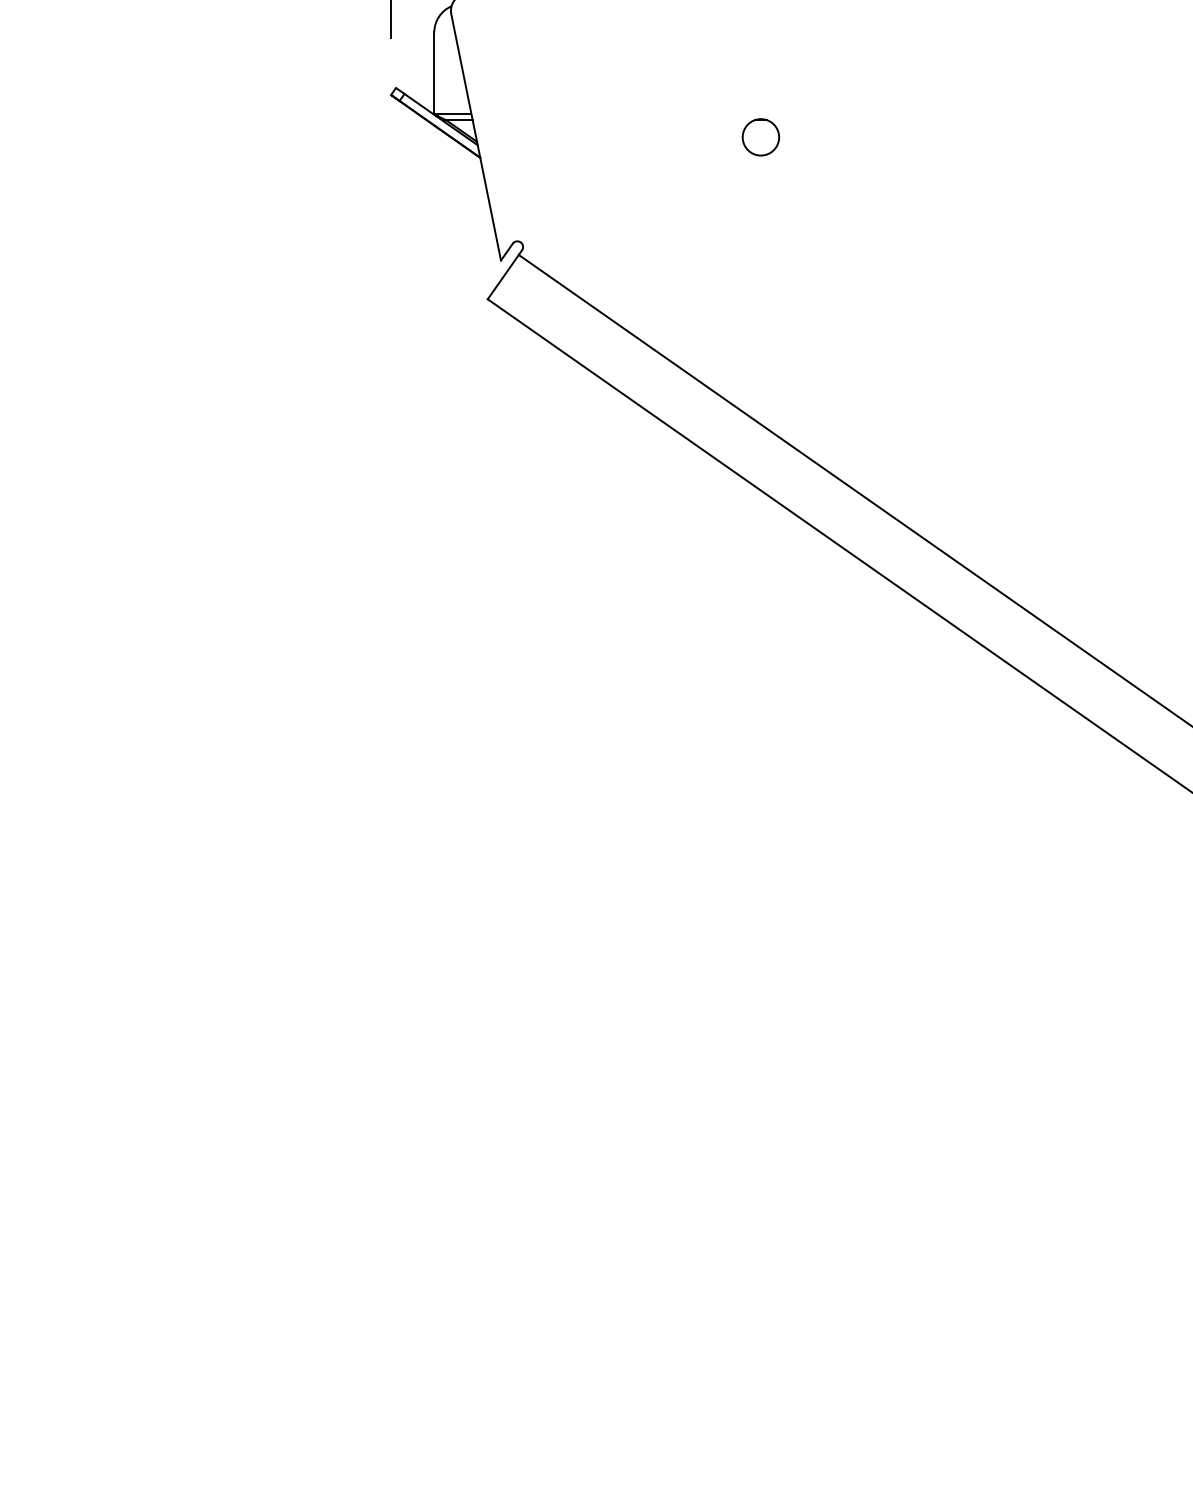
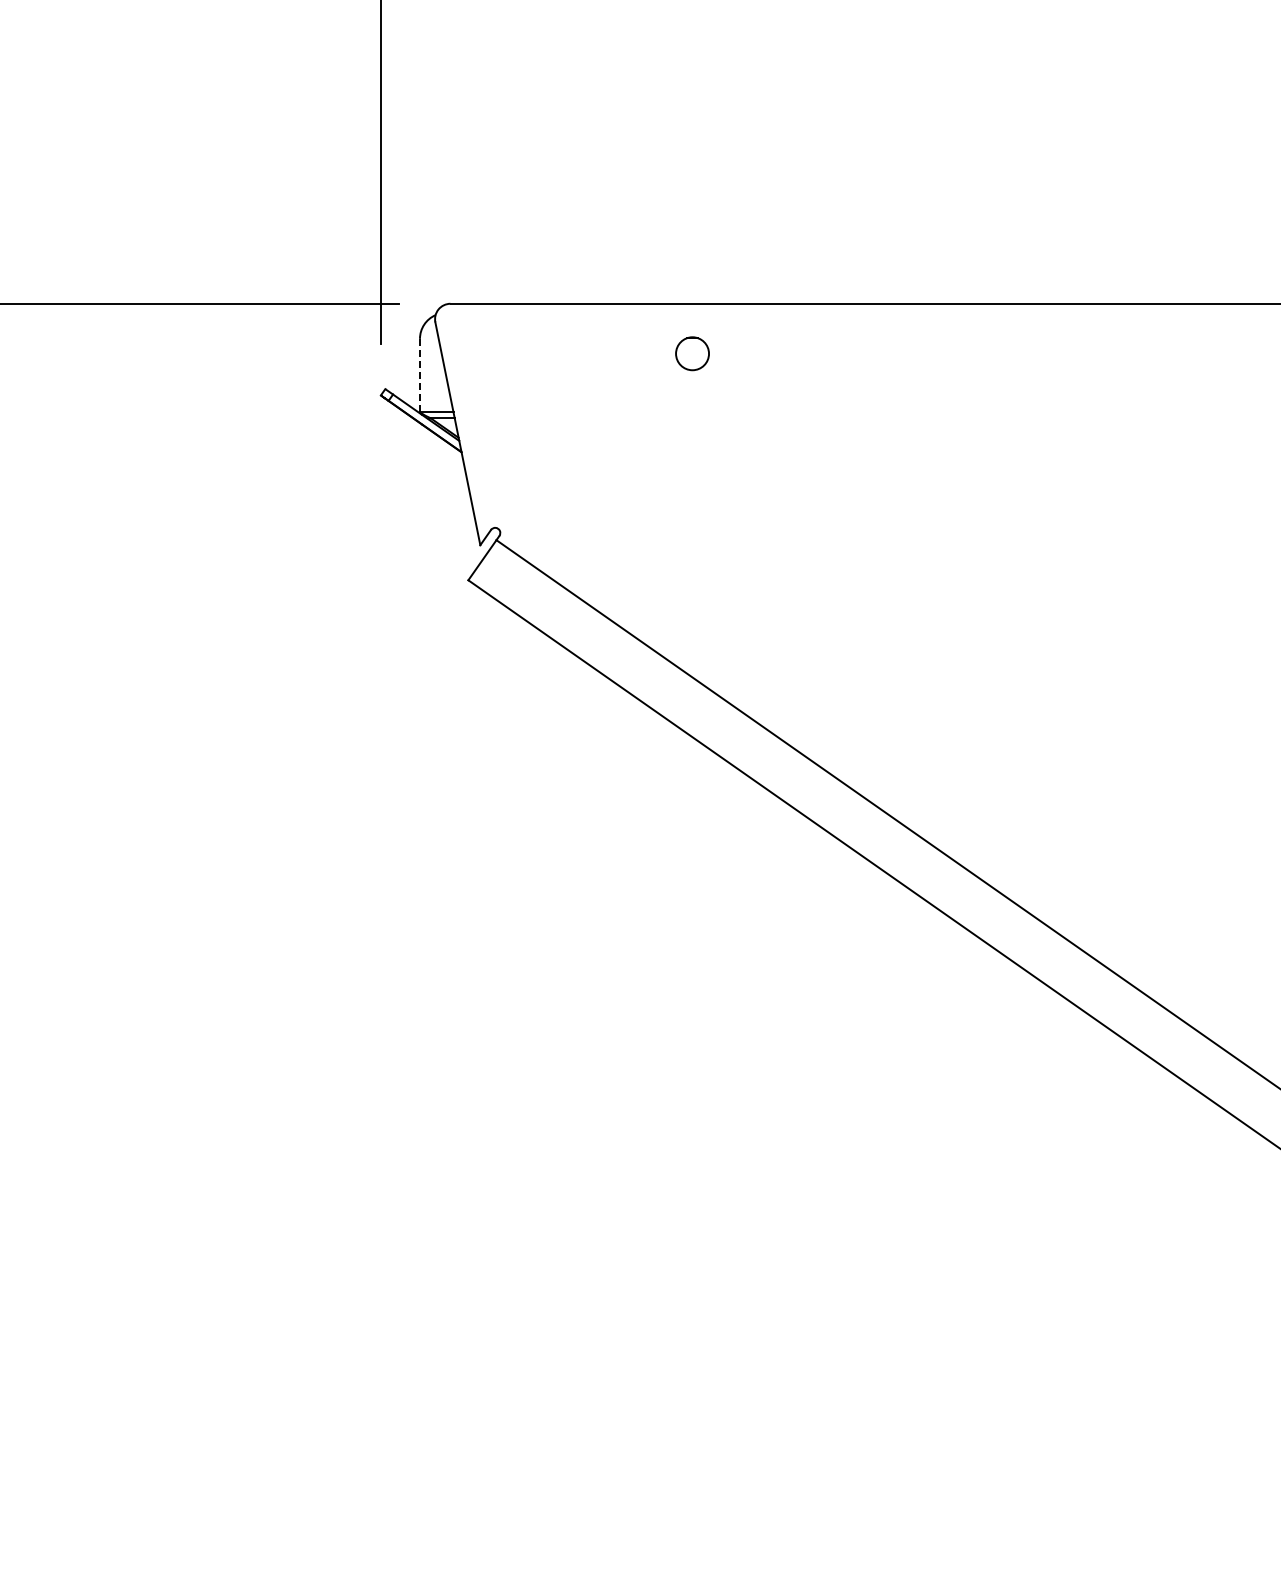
line: (433, 72) -> (419, 375), solid -> dashed
part: (760, 137) -> (692, 353), moved

